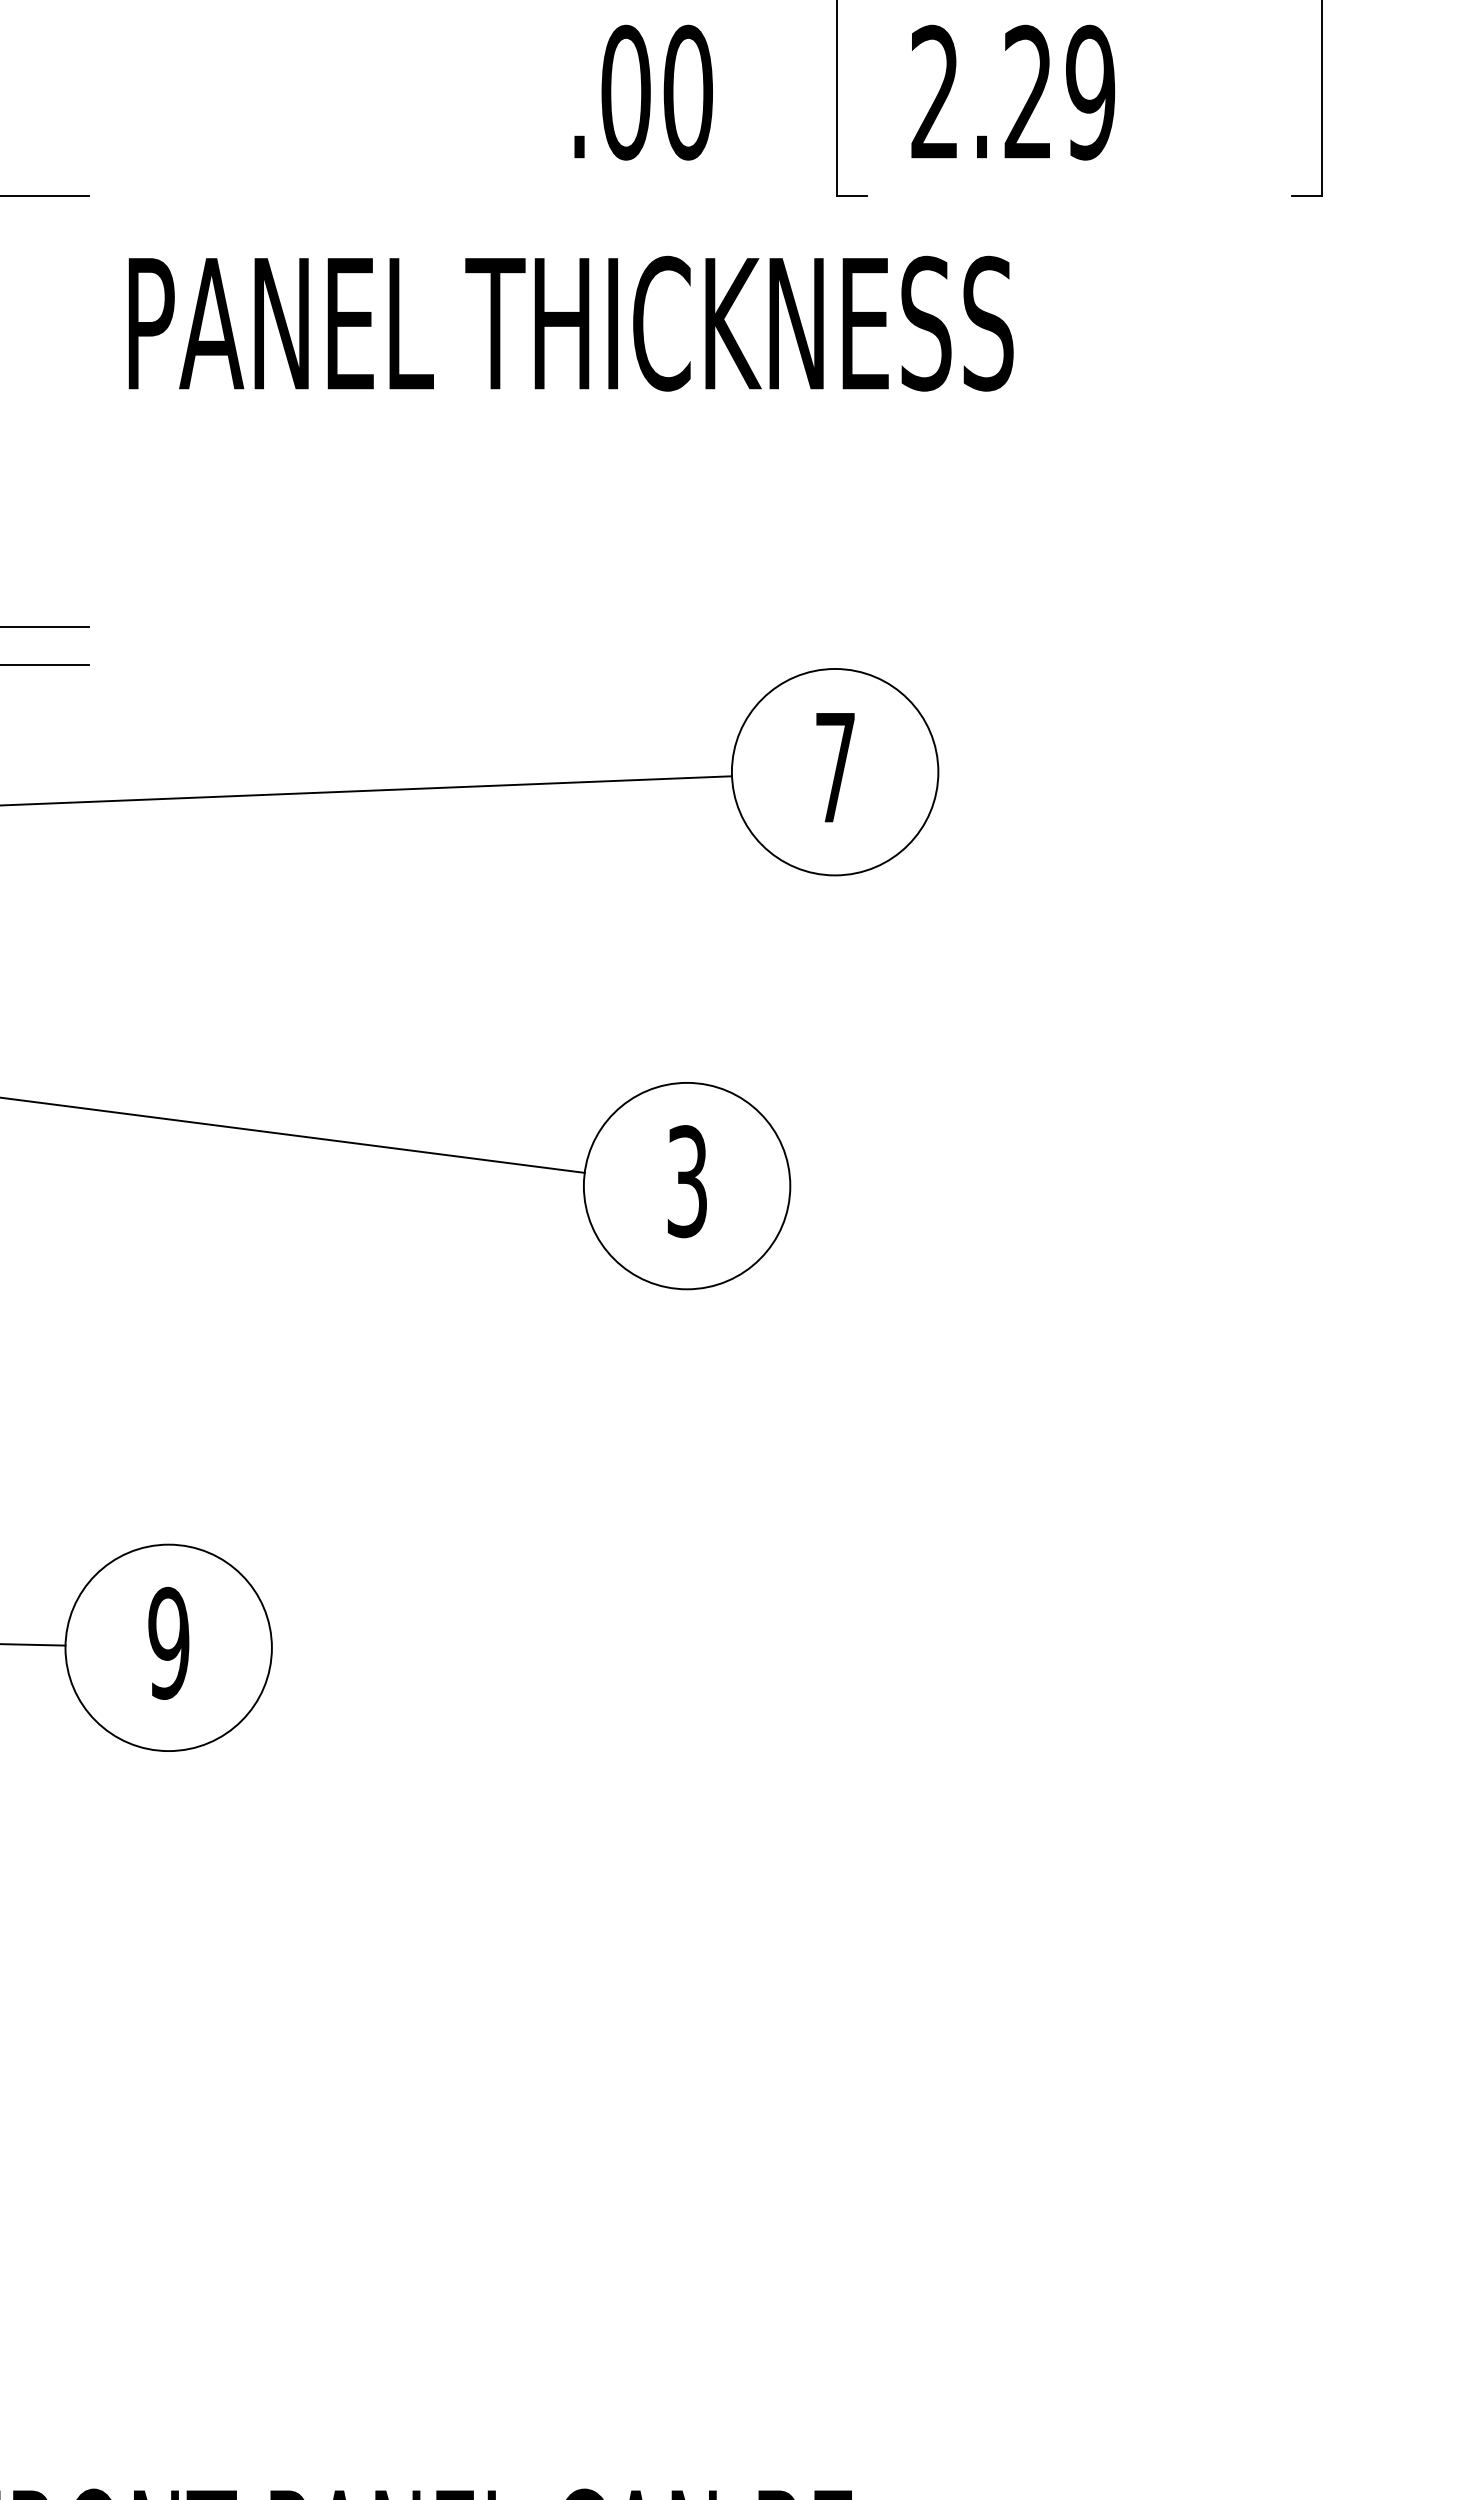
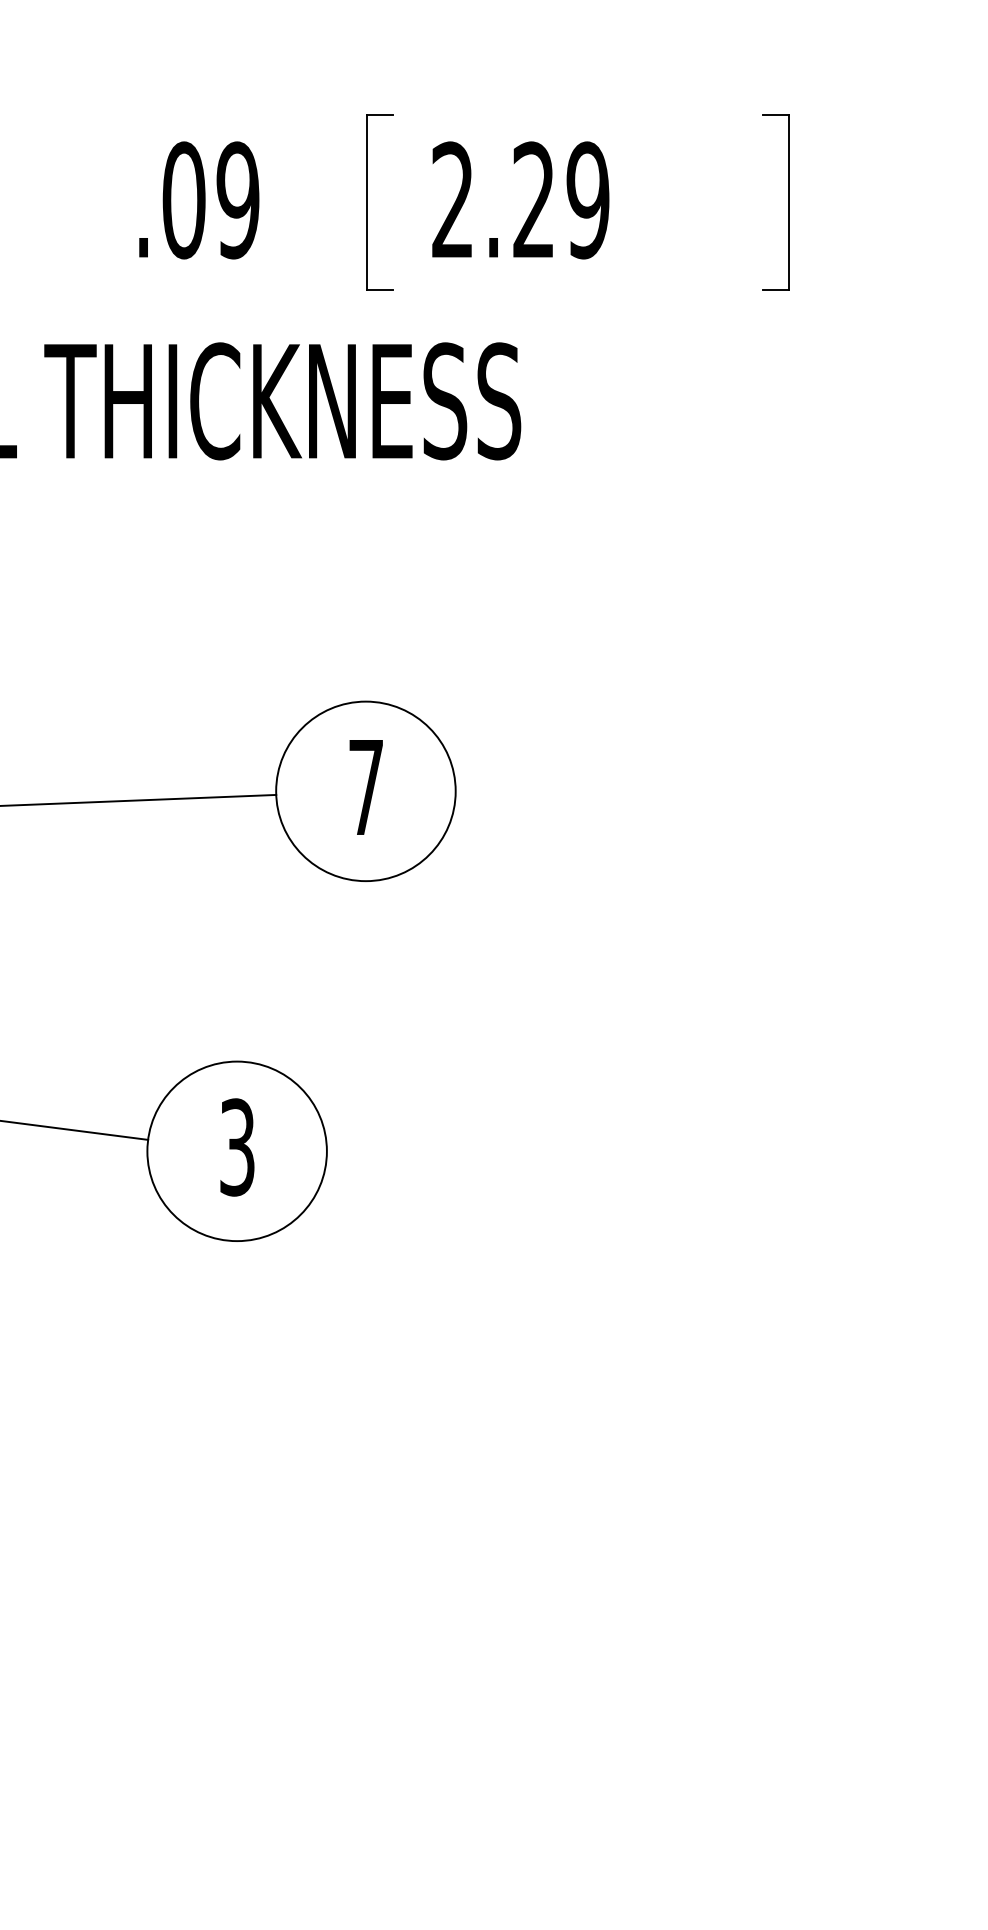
text: (687, 92) -> (237, 200), .00 -> .09

